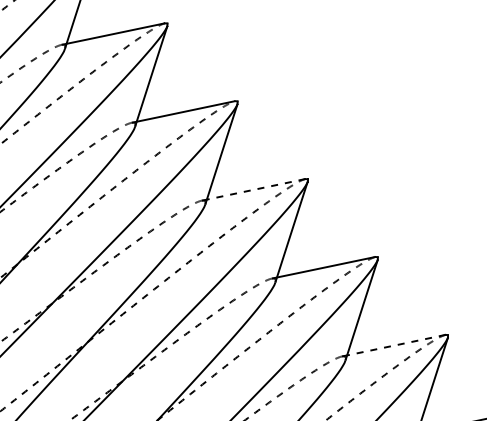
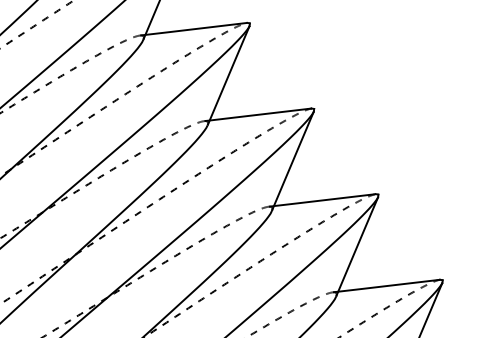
line: (255, 189) -> (260, 114), dashed -> solid
line: (395, 345) -> (388, 286), dashed -> solid

